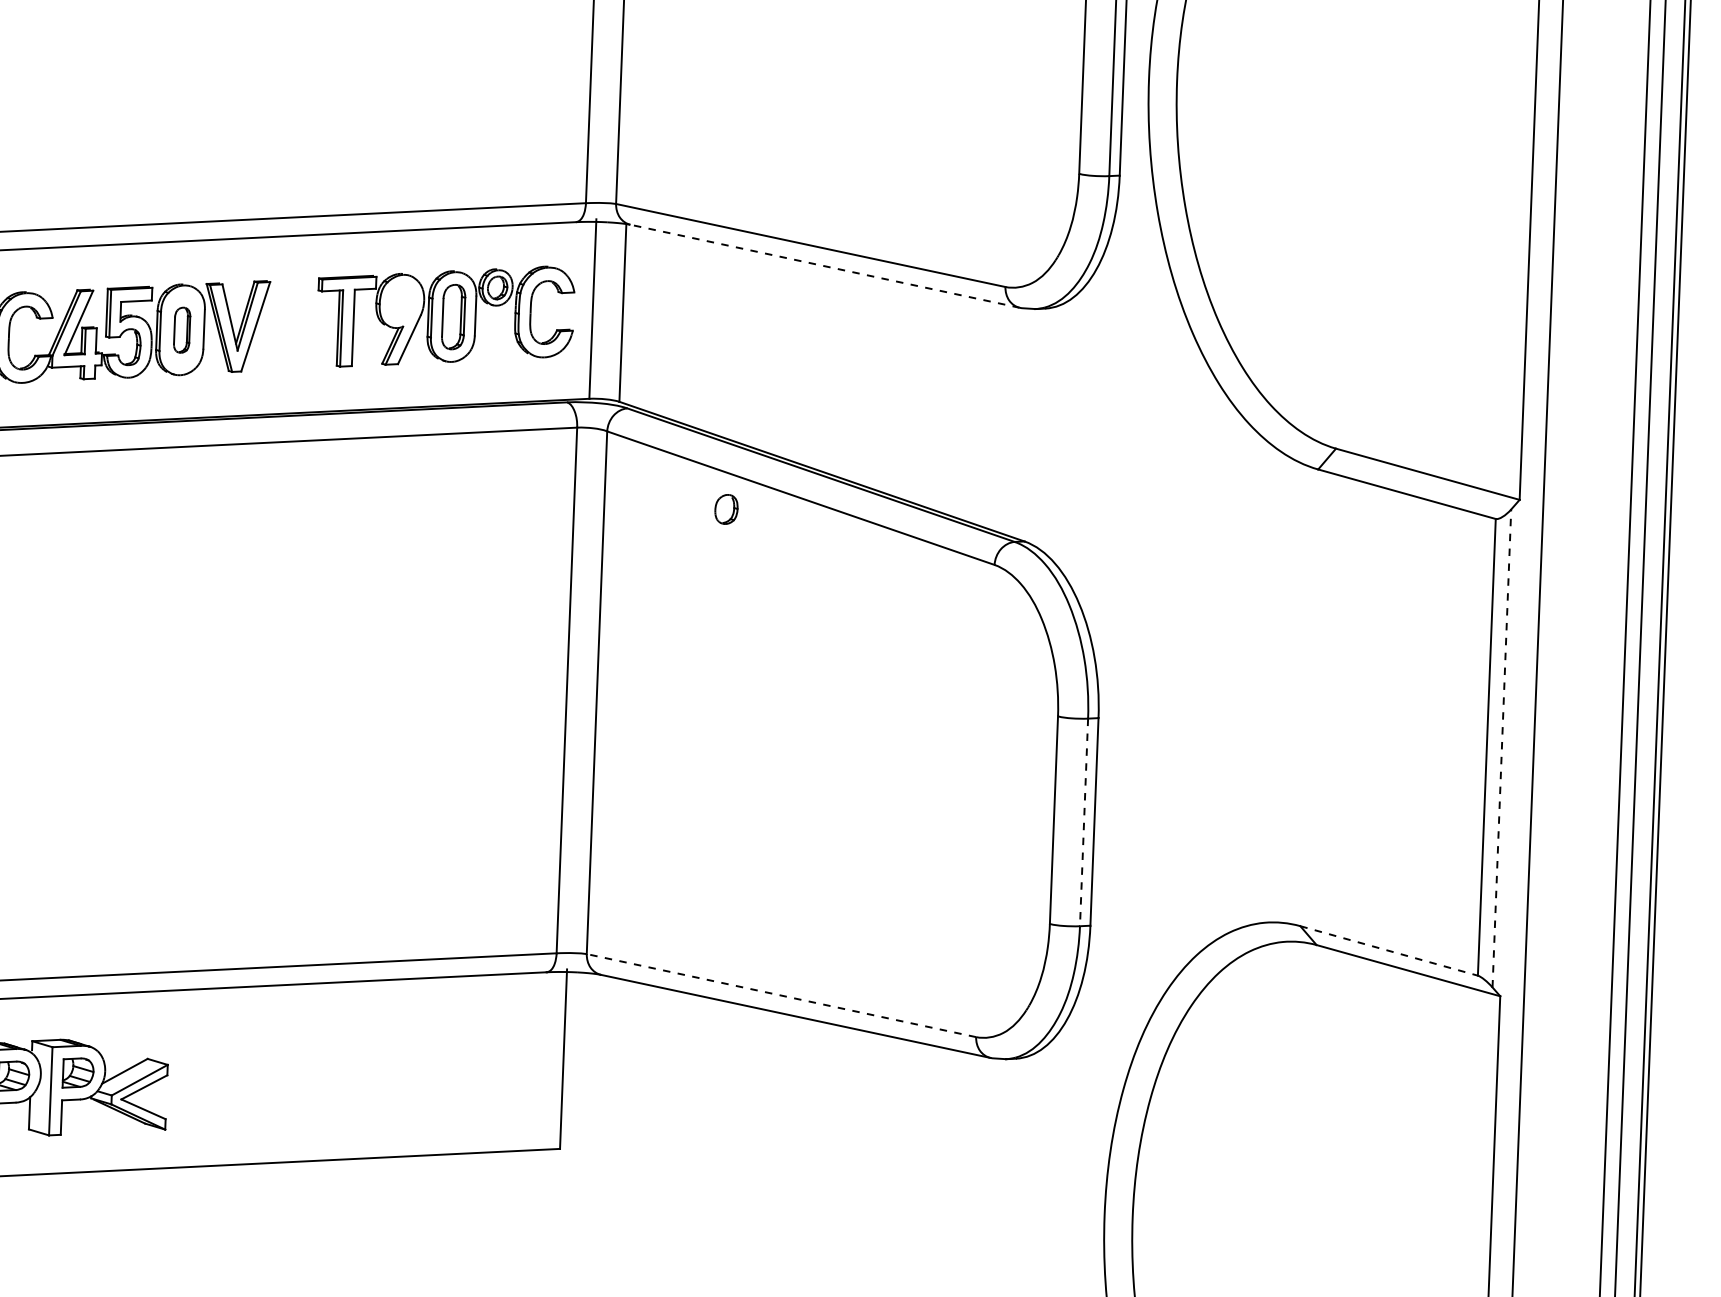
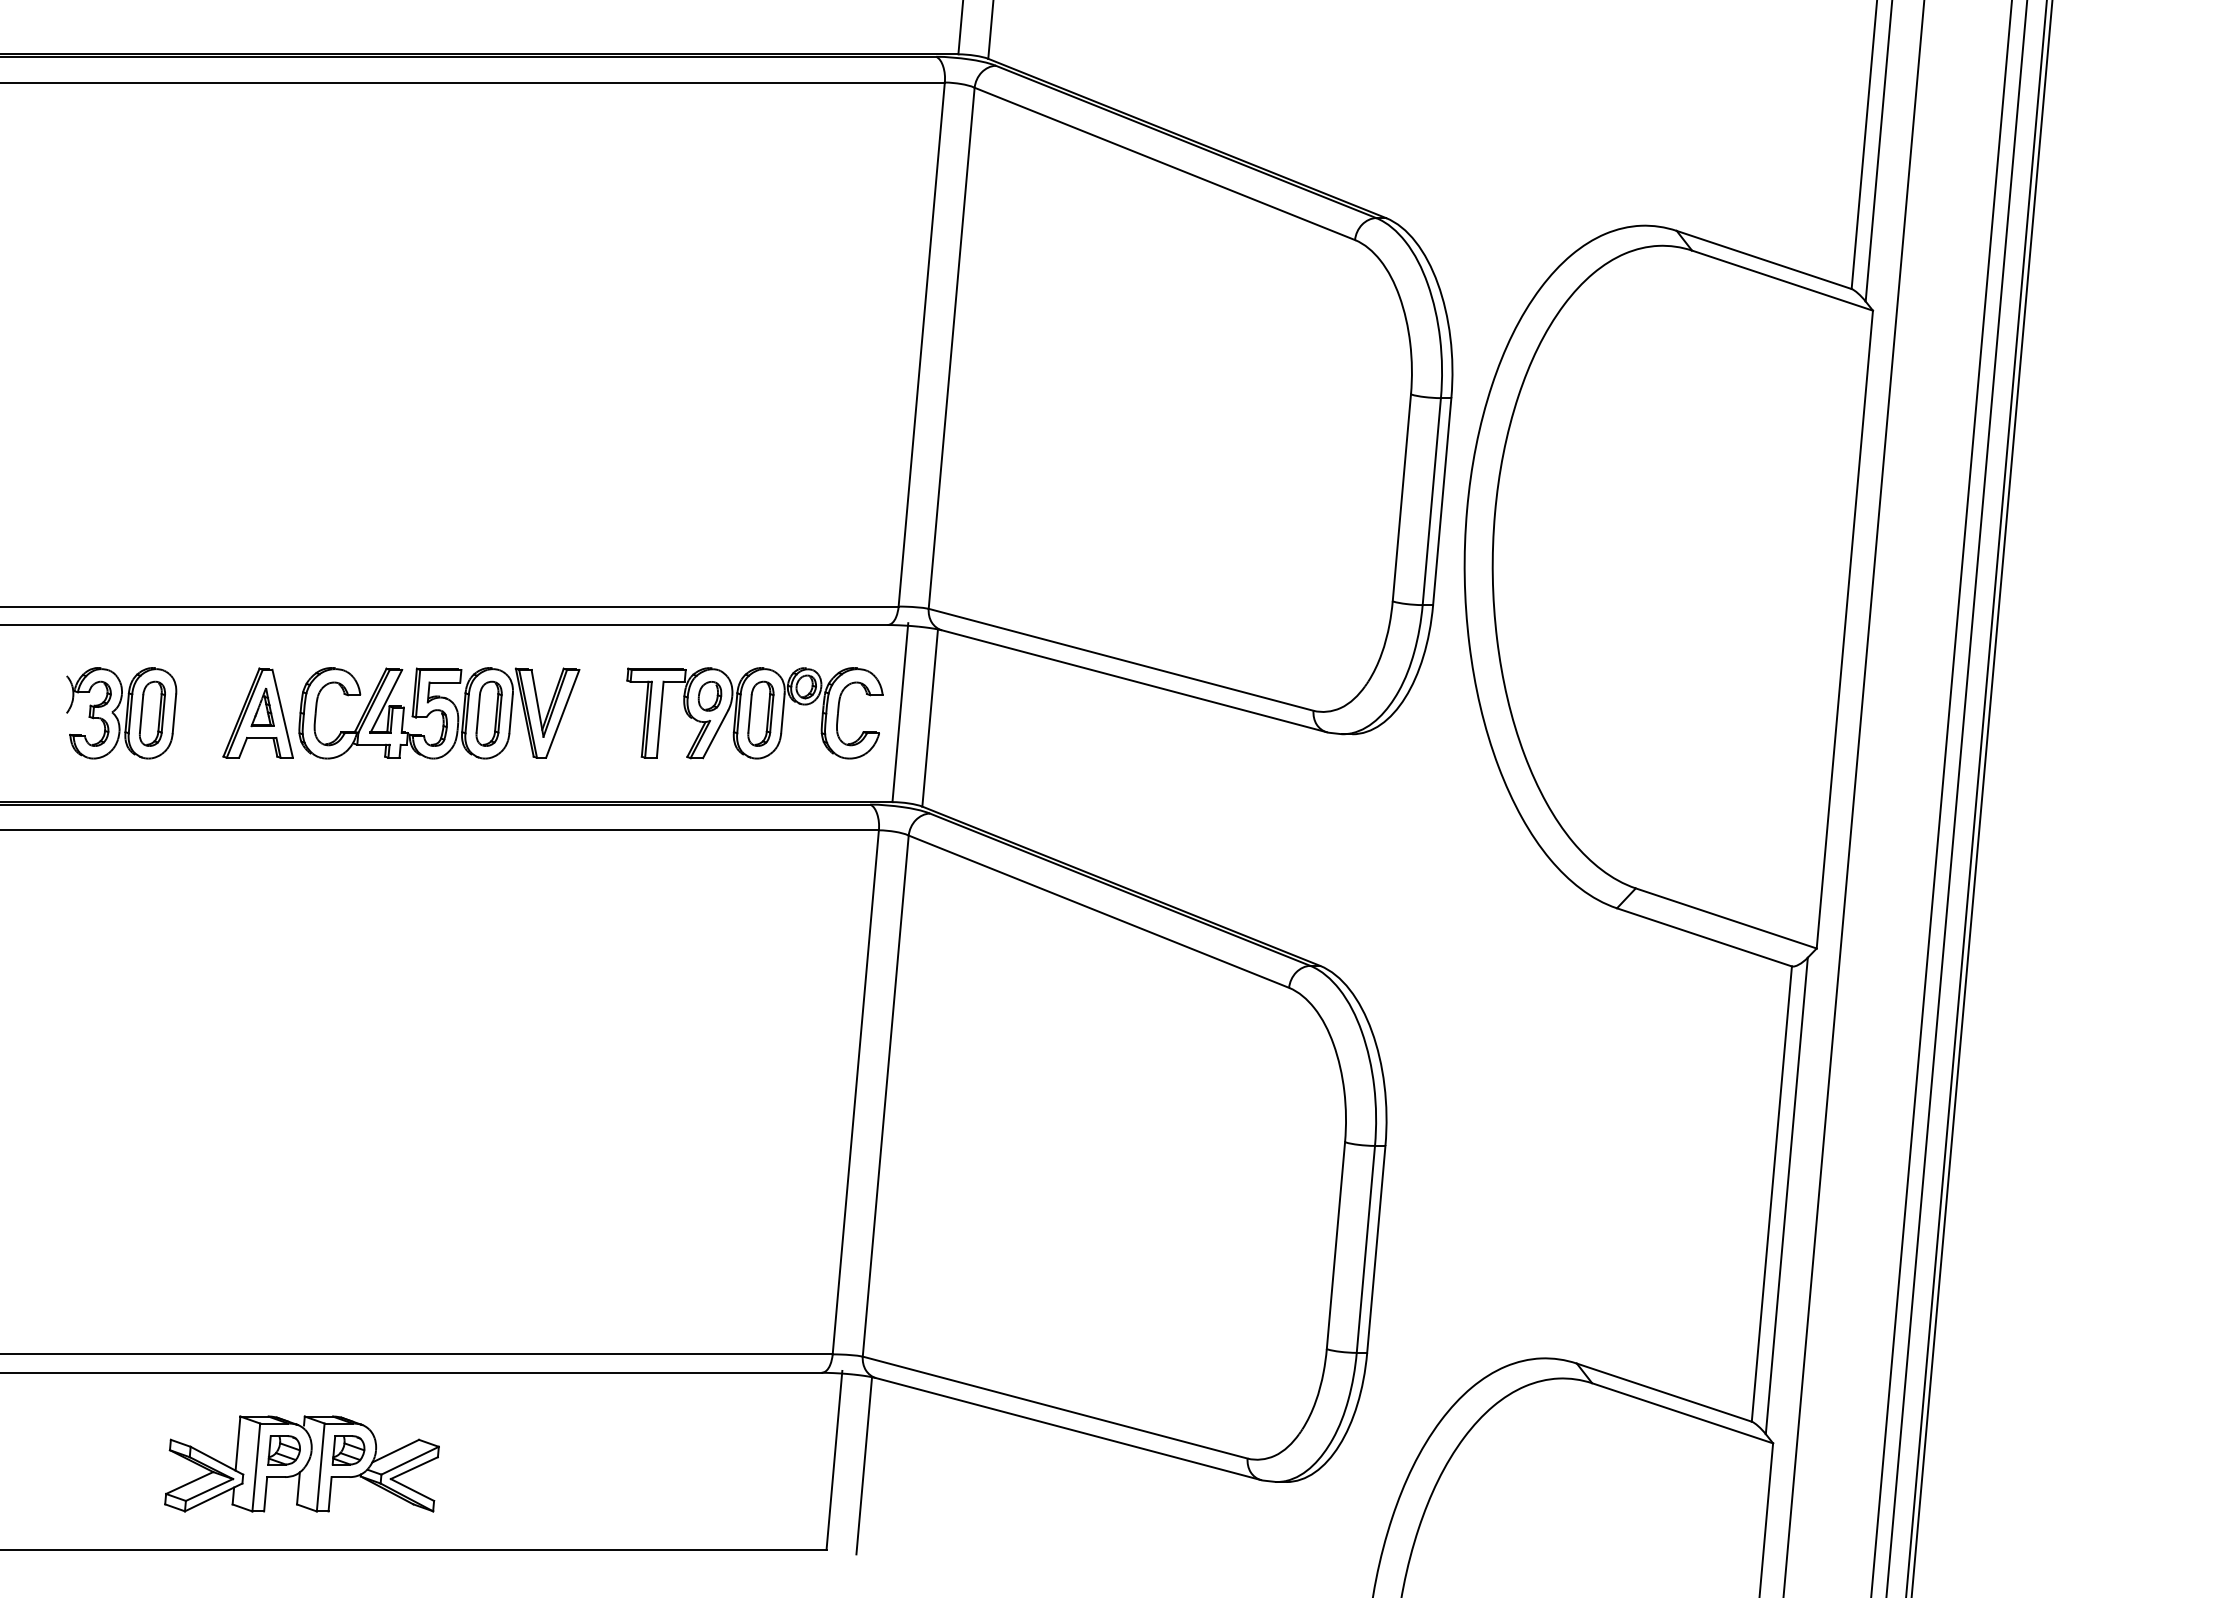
line: (824, 266) -> (1133, 681), dashed -> solid
part: (181, 330) -> (488, 713), size x1.43
part: (725, 509) -> (709, 696), moved
line: (1501, 748) -> (1786, 1195), dashed -> solid
line: (1083, 822) -> (1365, 1249), dashed -> solid
line: (1389, 950) -> (1664, 1392), dashed -> solid
line: (780, 995) -> (1054, 1407), dashed -> solid
line: (593, 1062) -> (864, 1465), added

